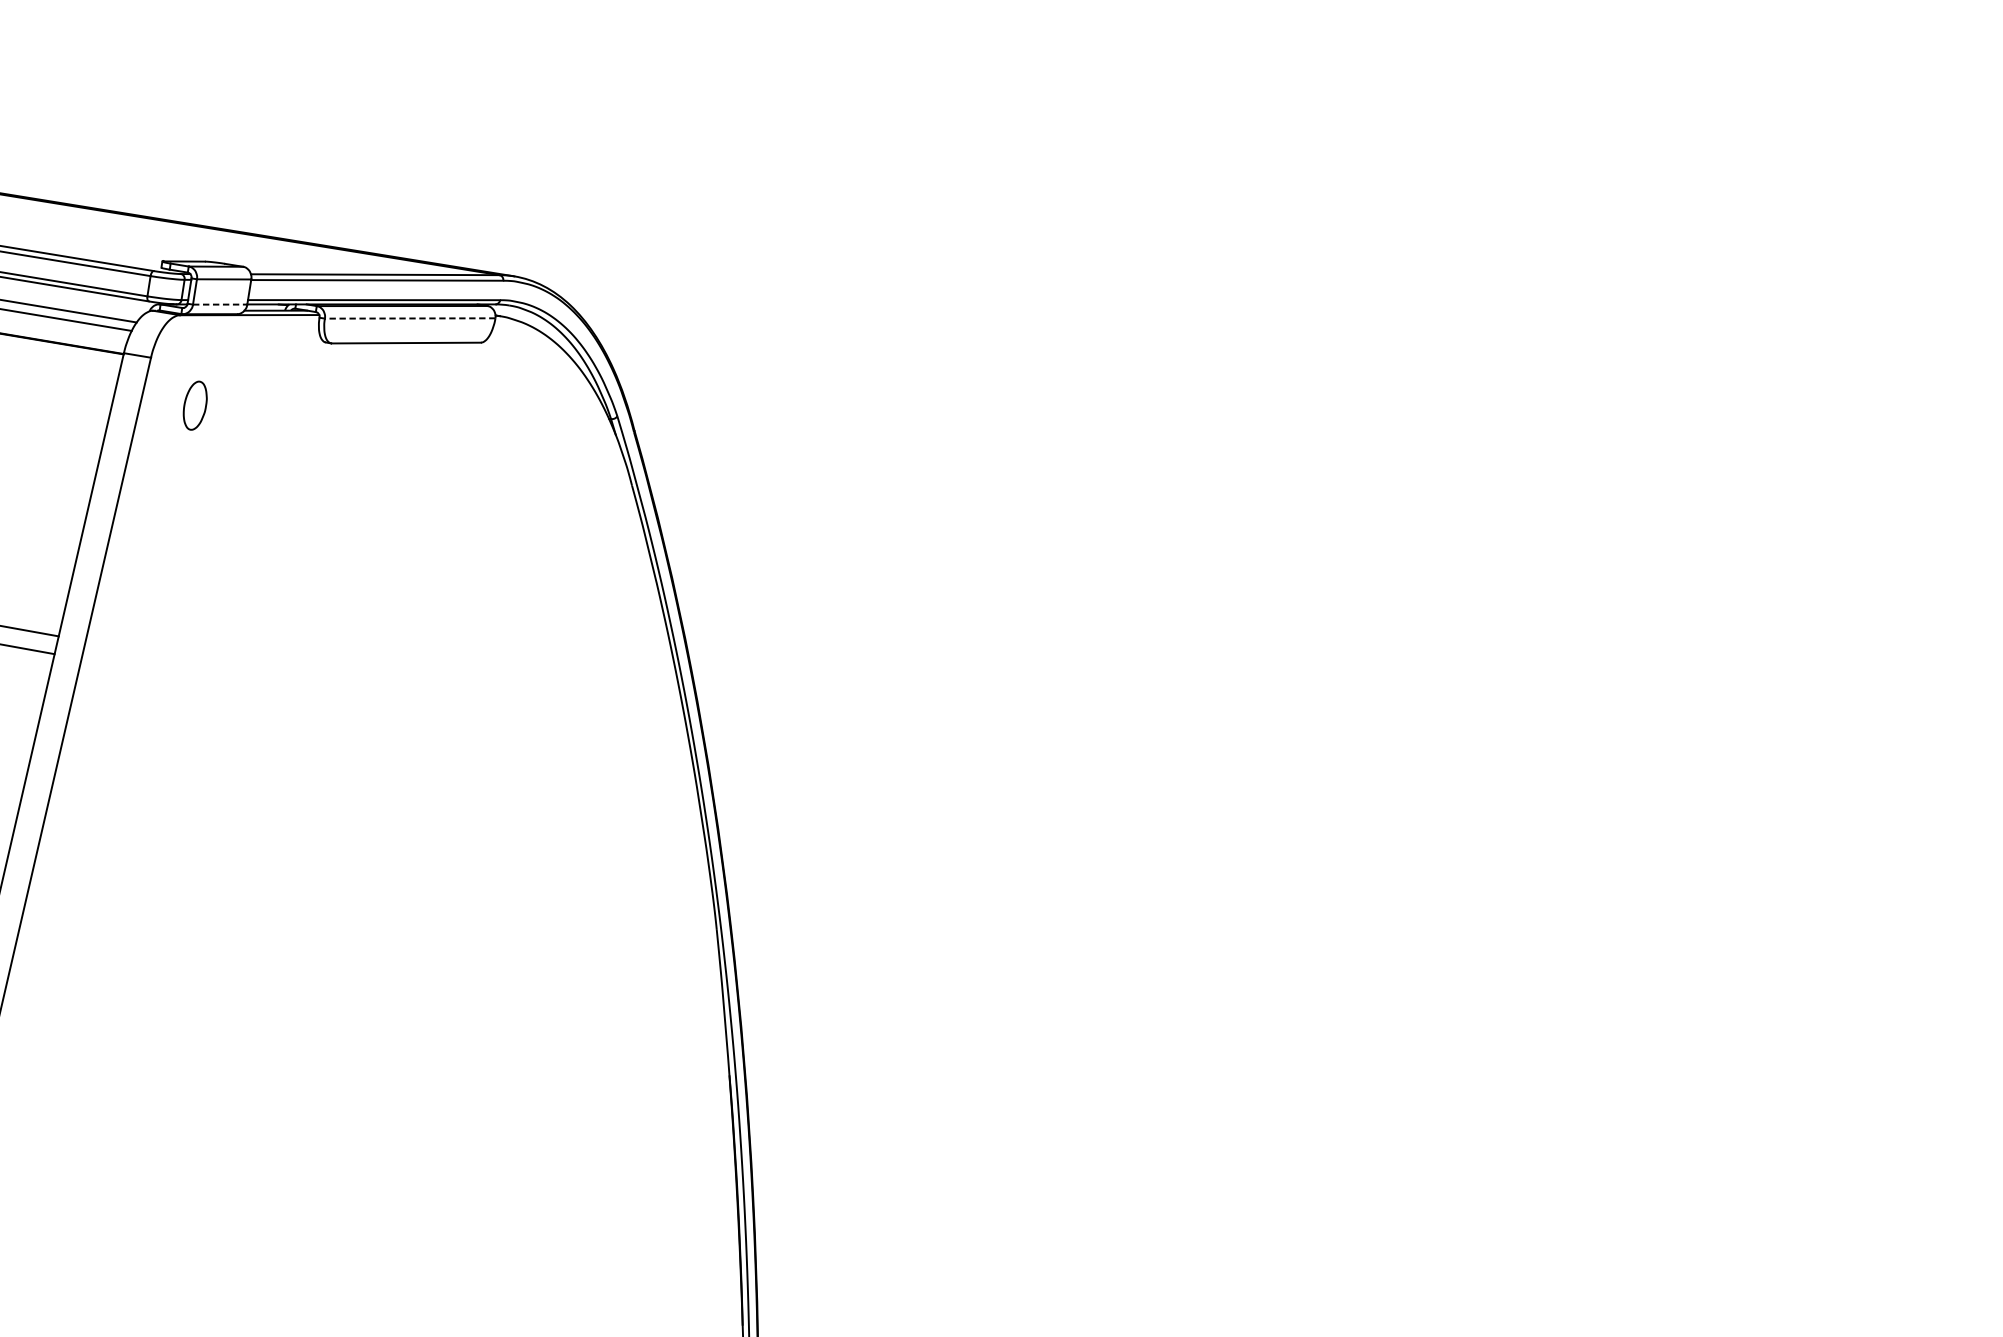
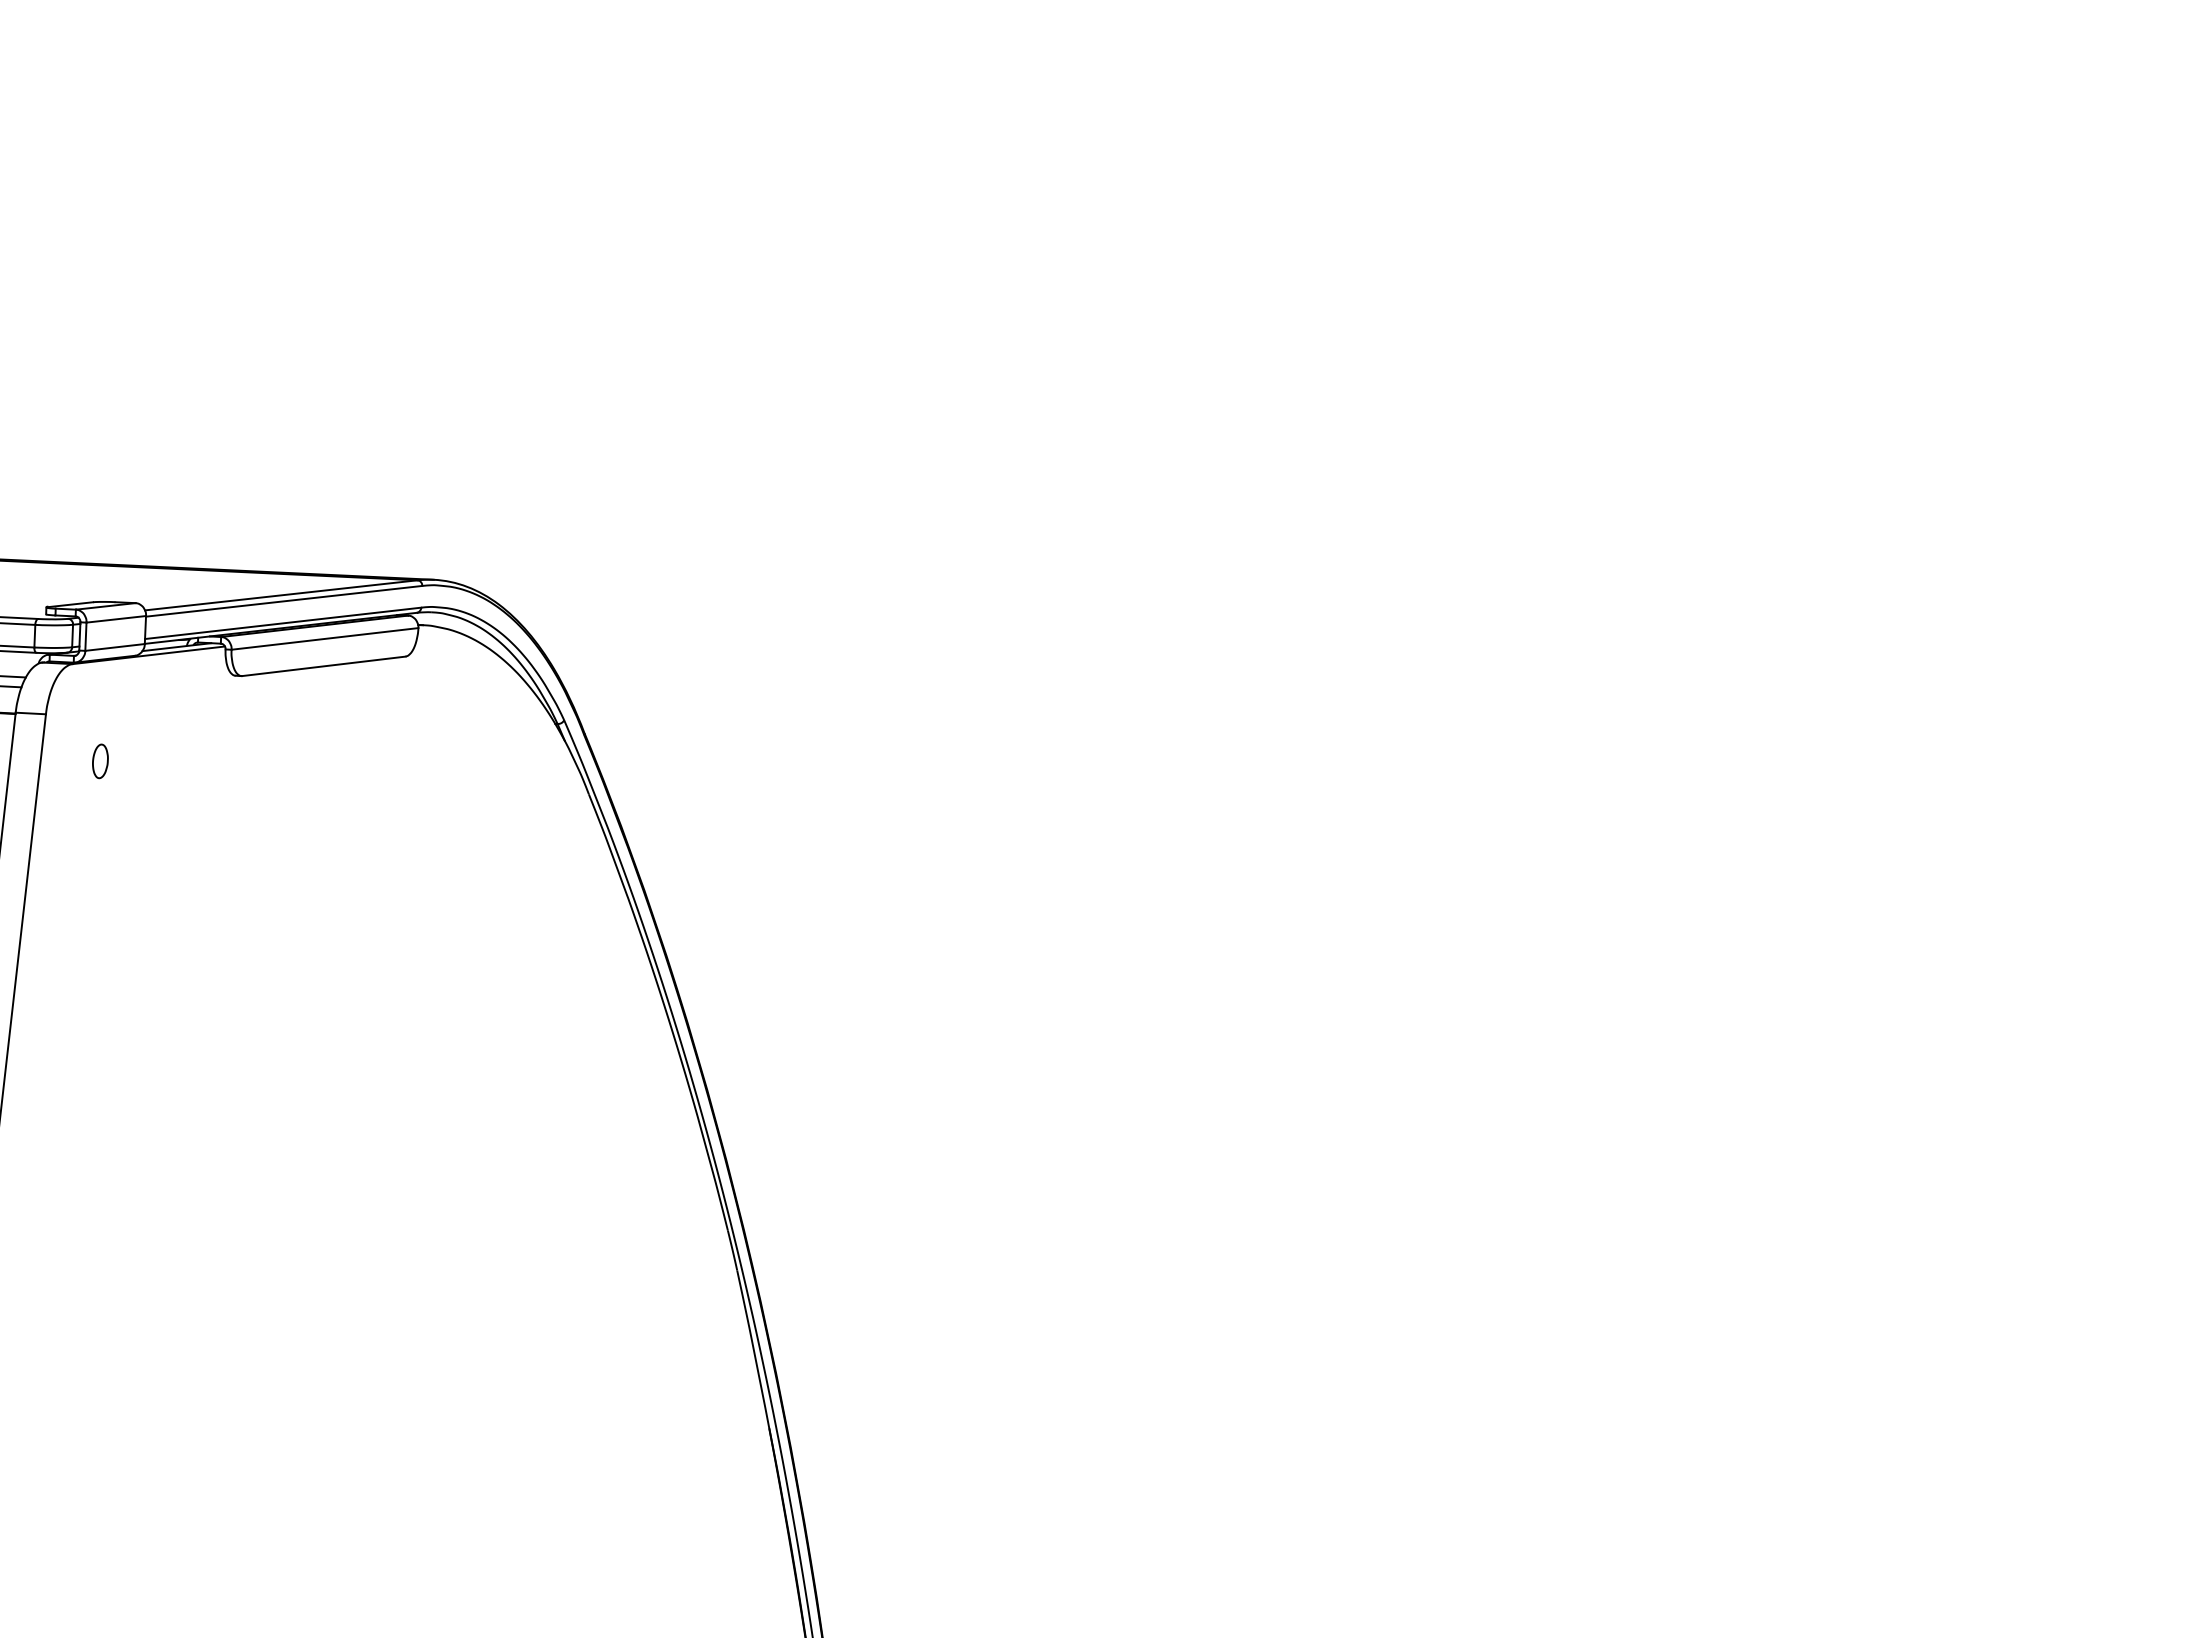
line: (220, 304) -> (115, 647), dashed -> solid
line: (409, 318) -> (324, 638), dashed -> solid
part: (195, 405) -> (100, 761), size x0.62

